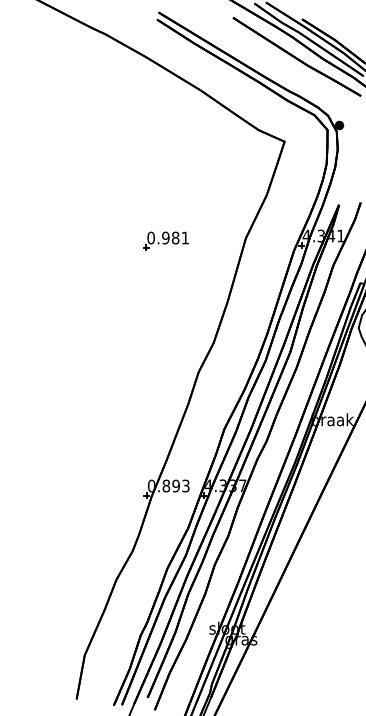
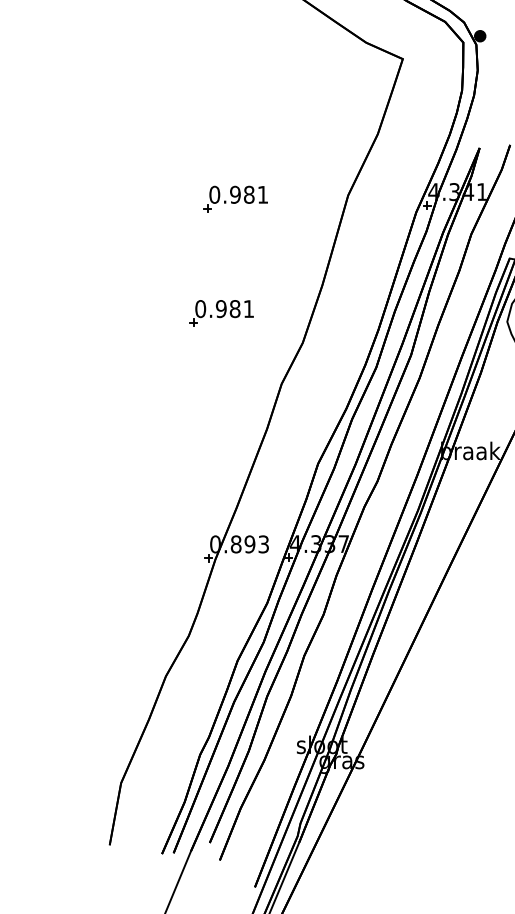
part: (155, 321) -> (220, 312), added

